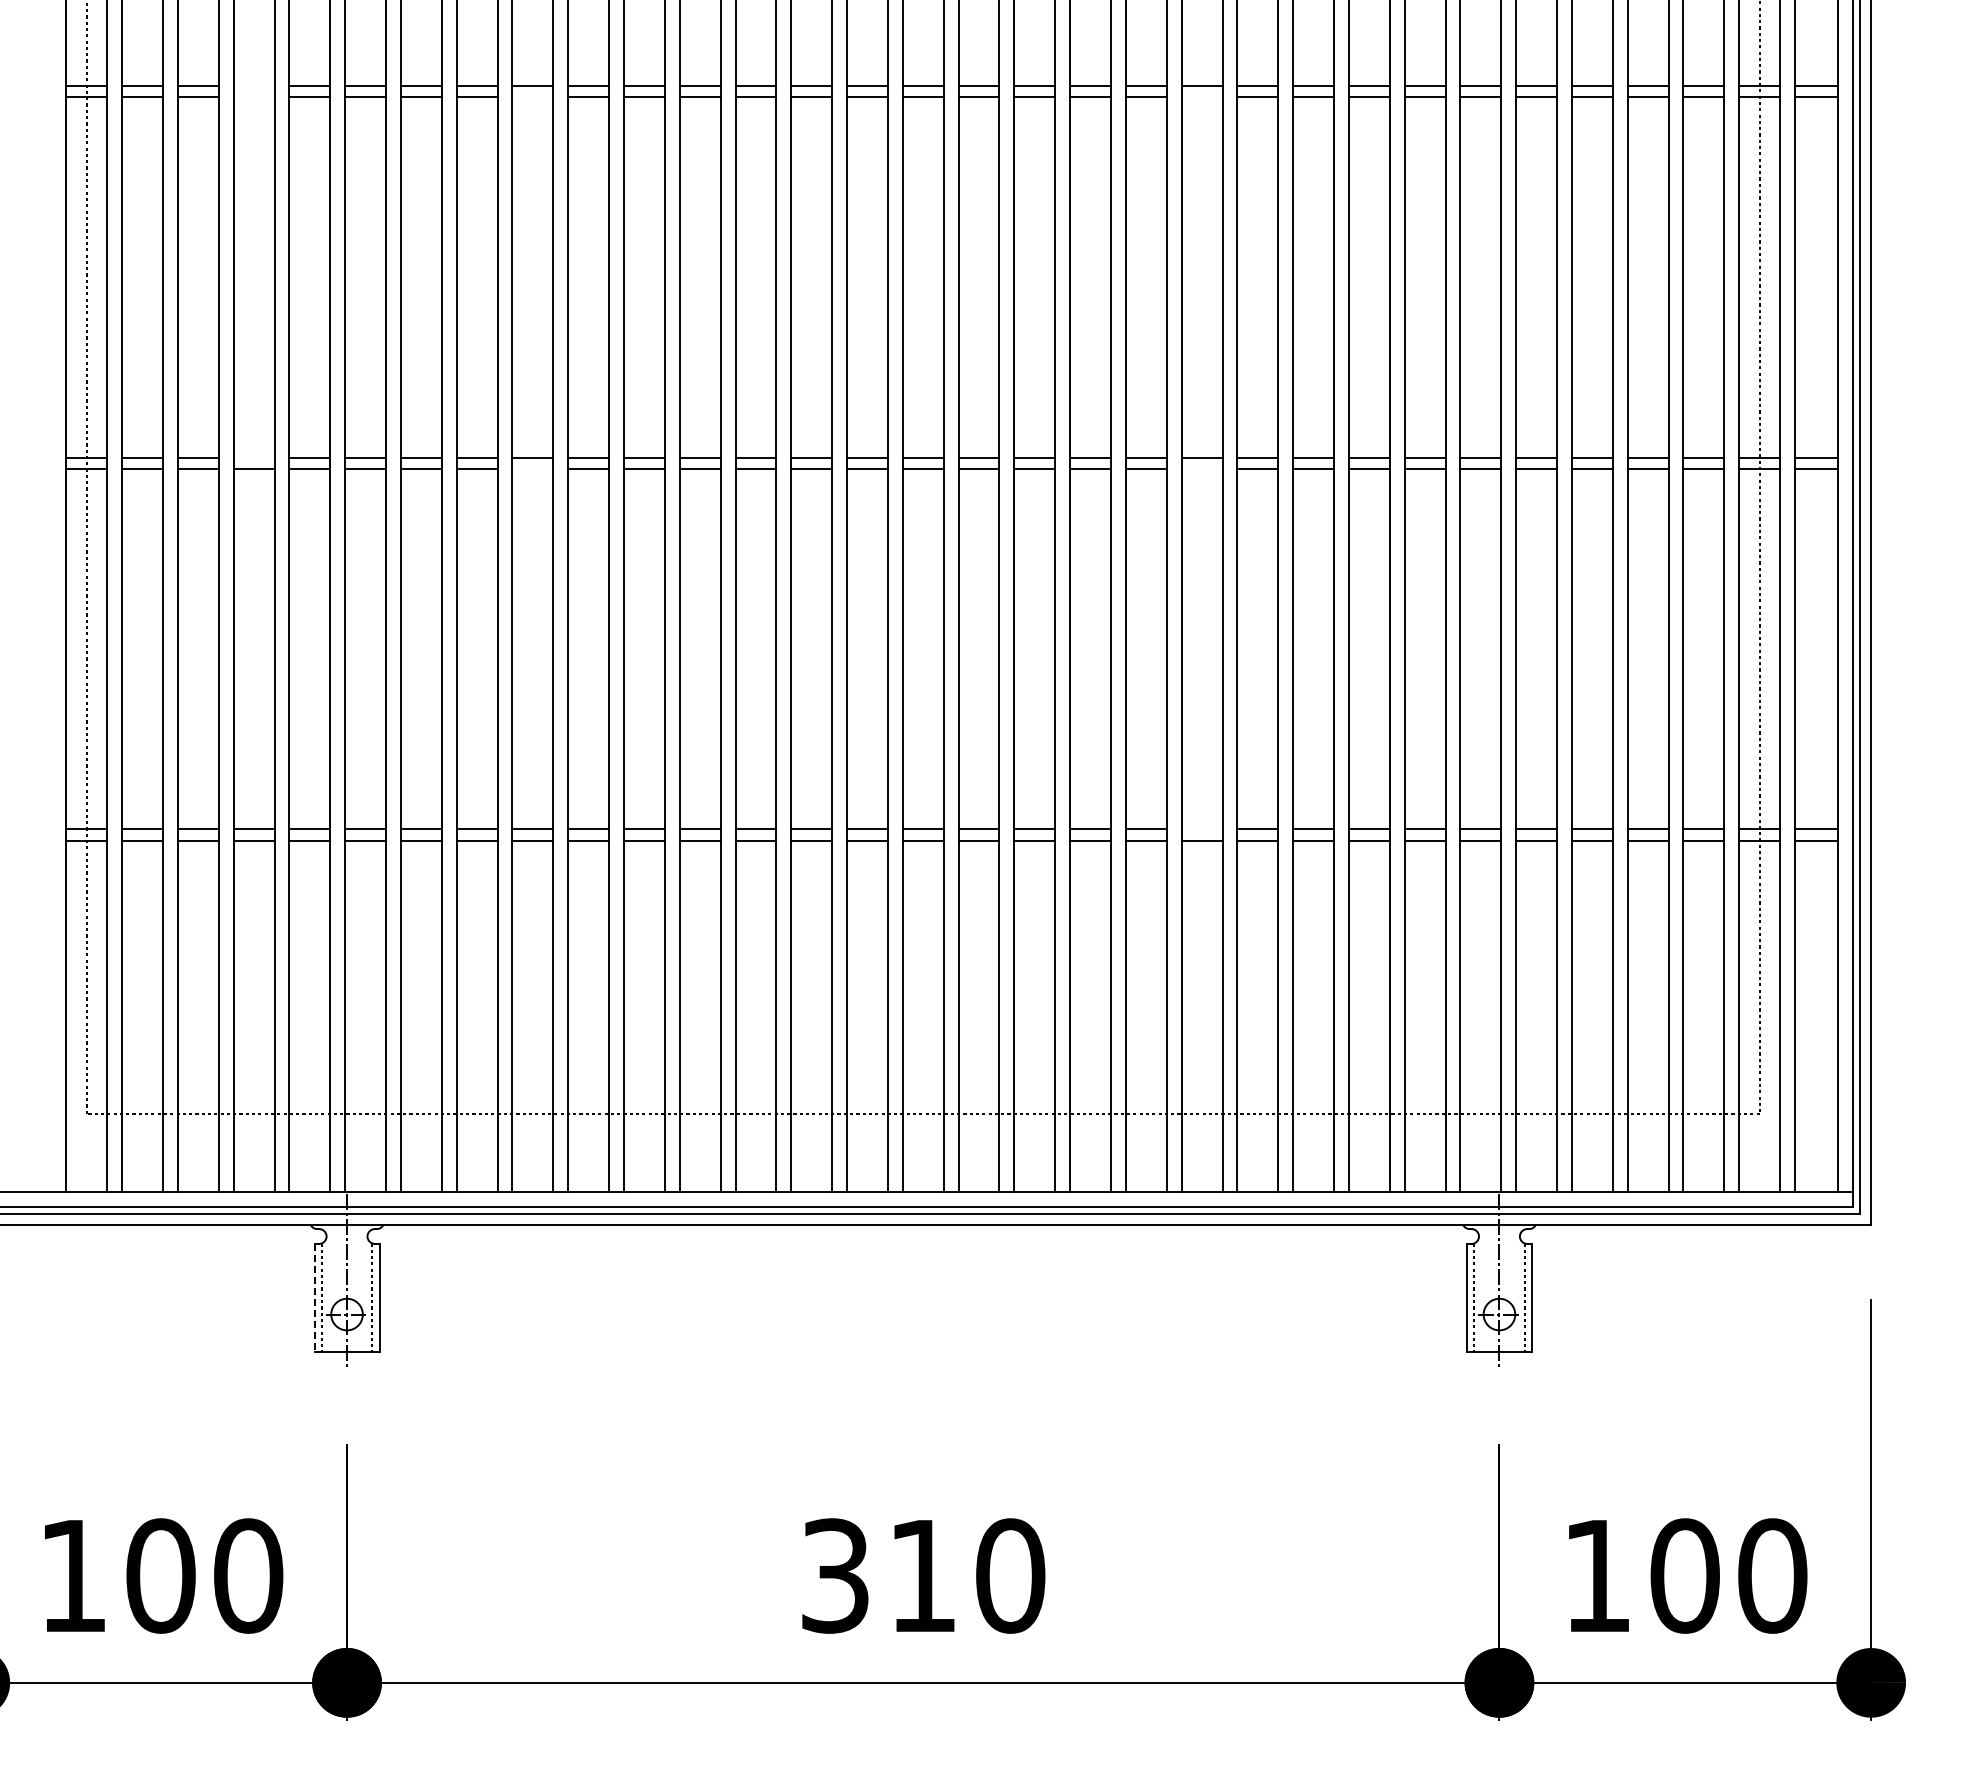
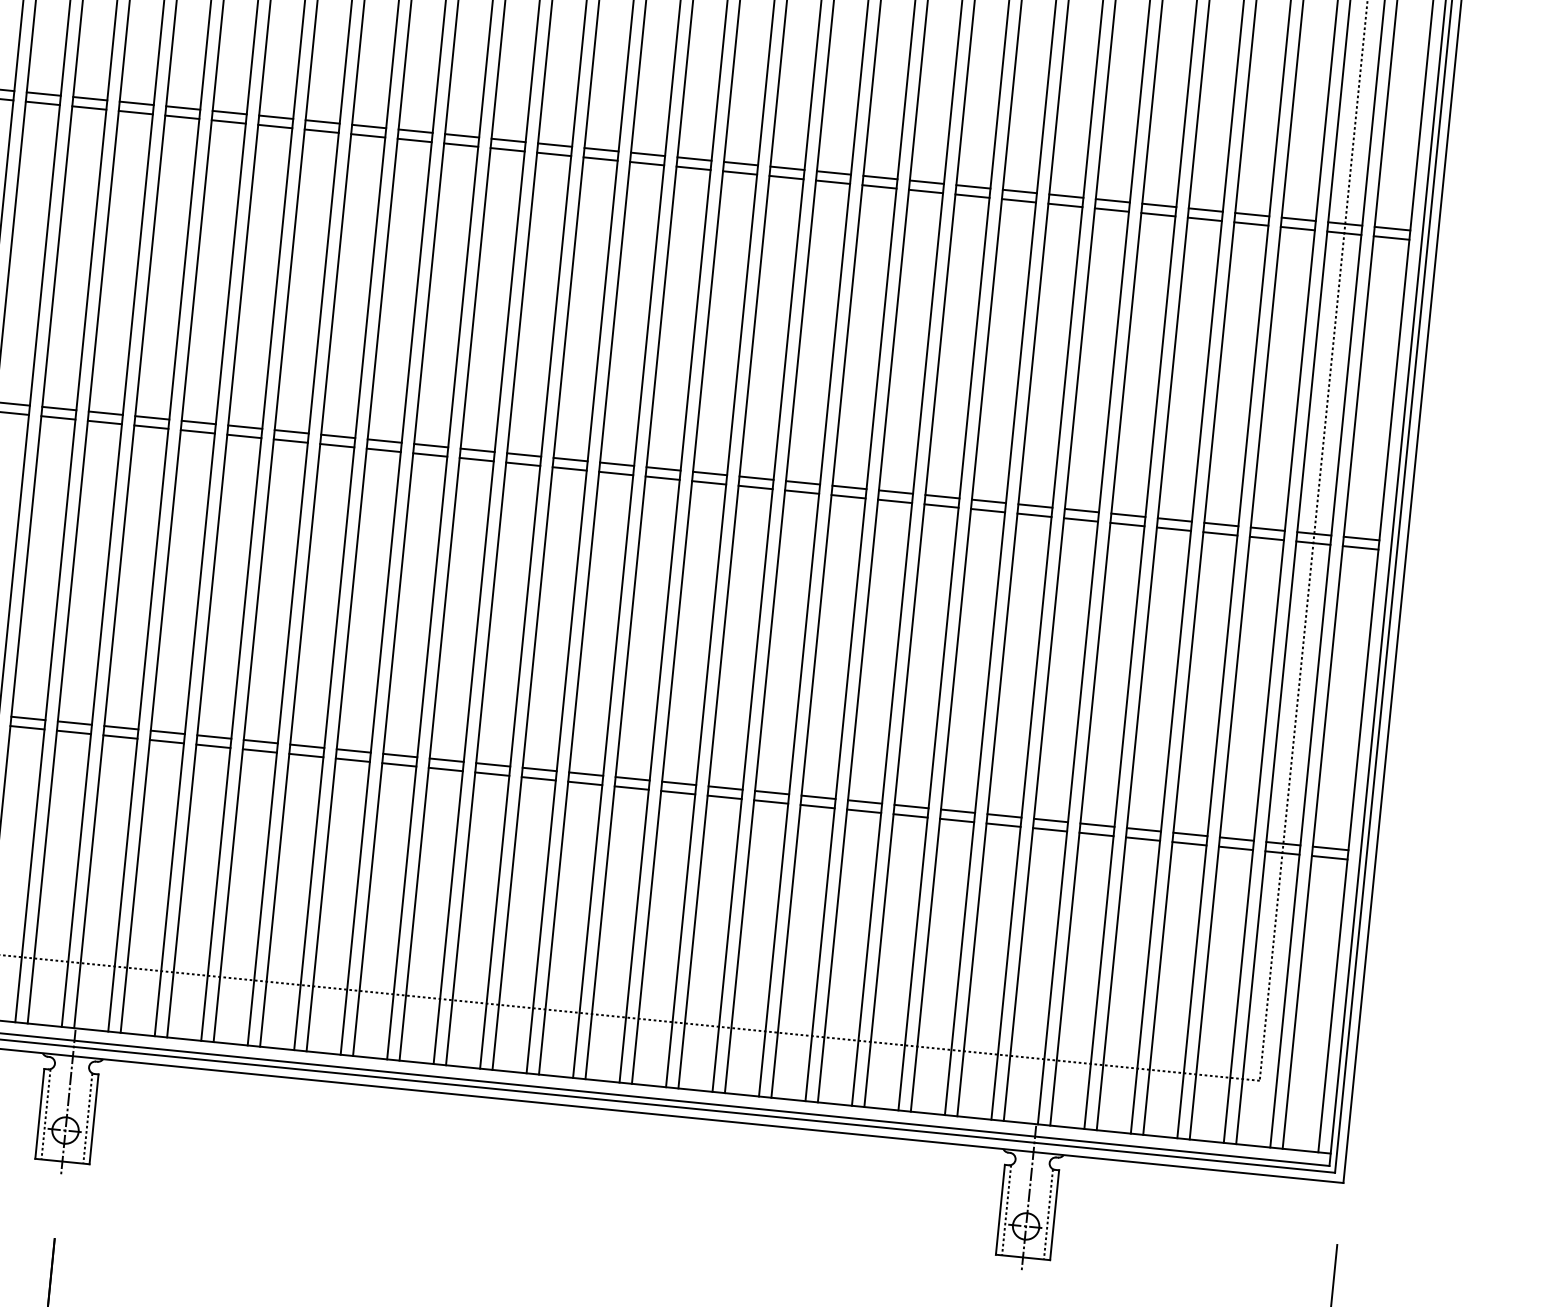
line: (253, 85) -> (89, 98), added
line: (253, 97) -> (88, 108), added
line: (532, 97) -> (321, 131), added
line: (1201, 97) -> (879, 187), added
line: (253, 457) -> (58, 408), added
line: (532, 468) -> (290, 440), added
line: (1201, 468) -> (848, 496), added
line: (1201, 829) -> (818, 797), added
line: (314, 1297) -> (39, 1113), dashed -> solid

